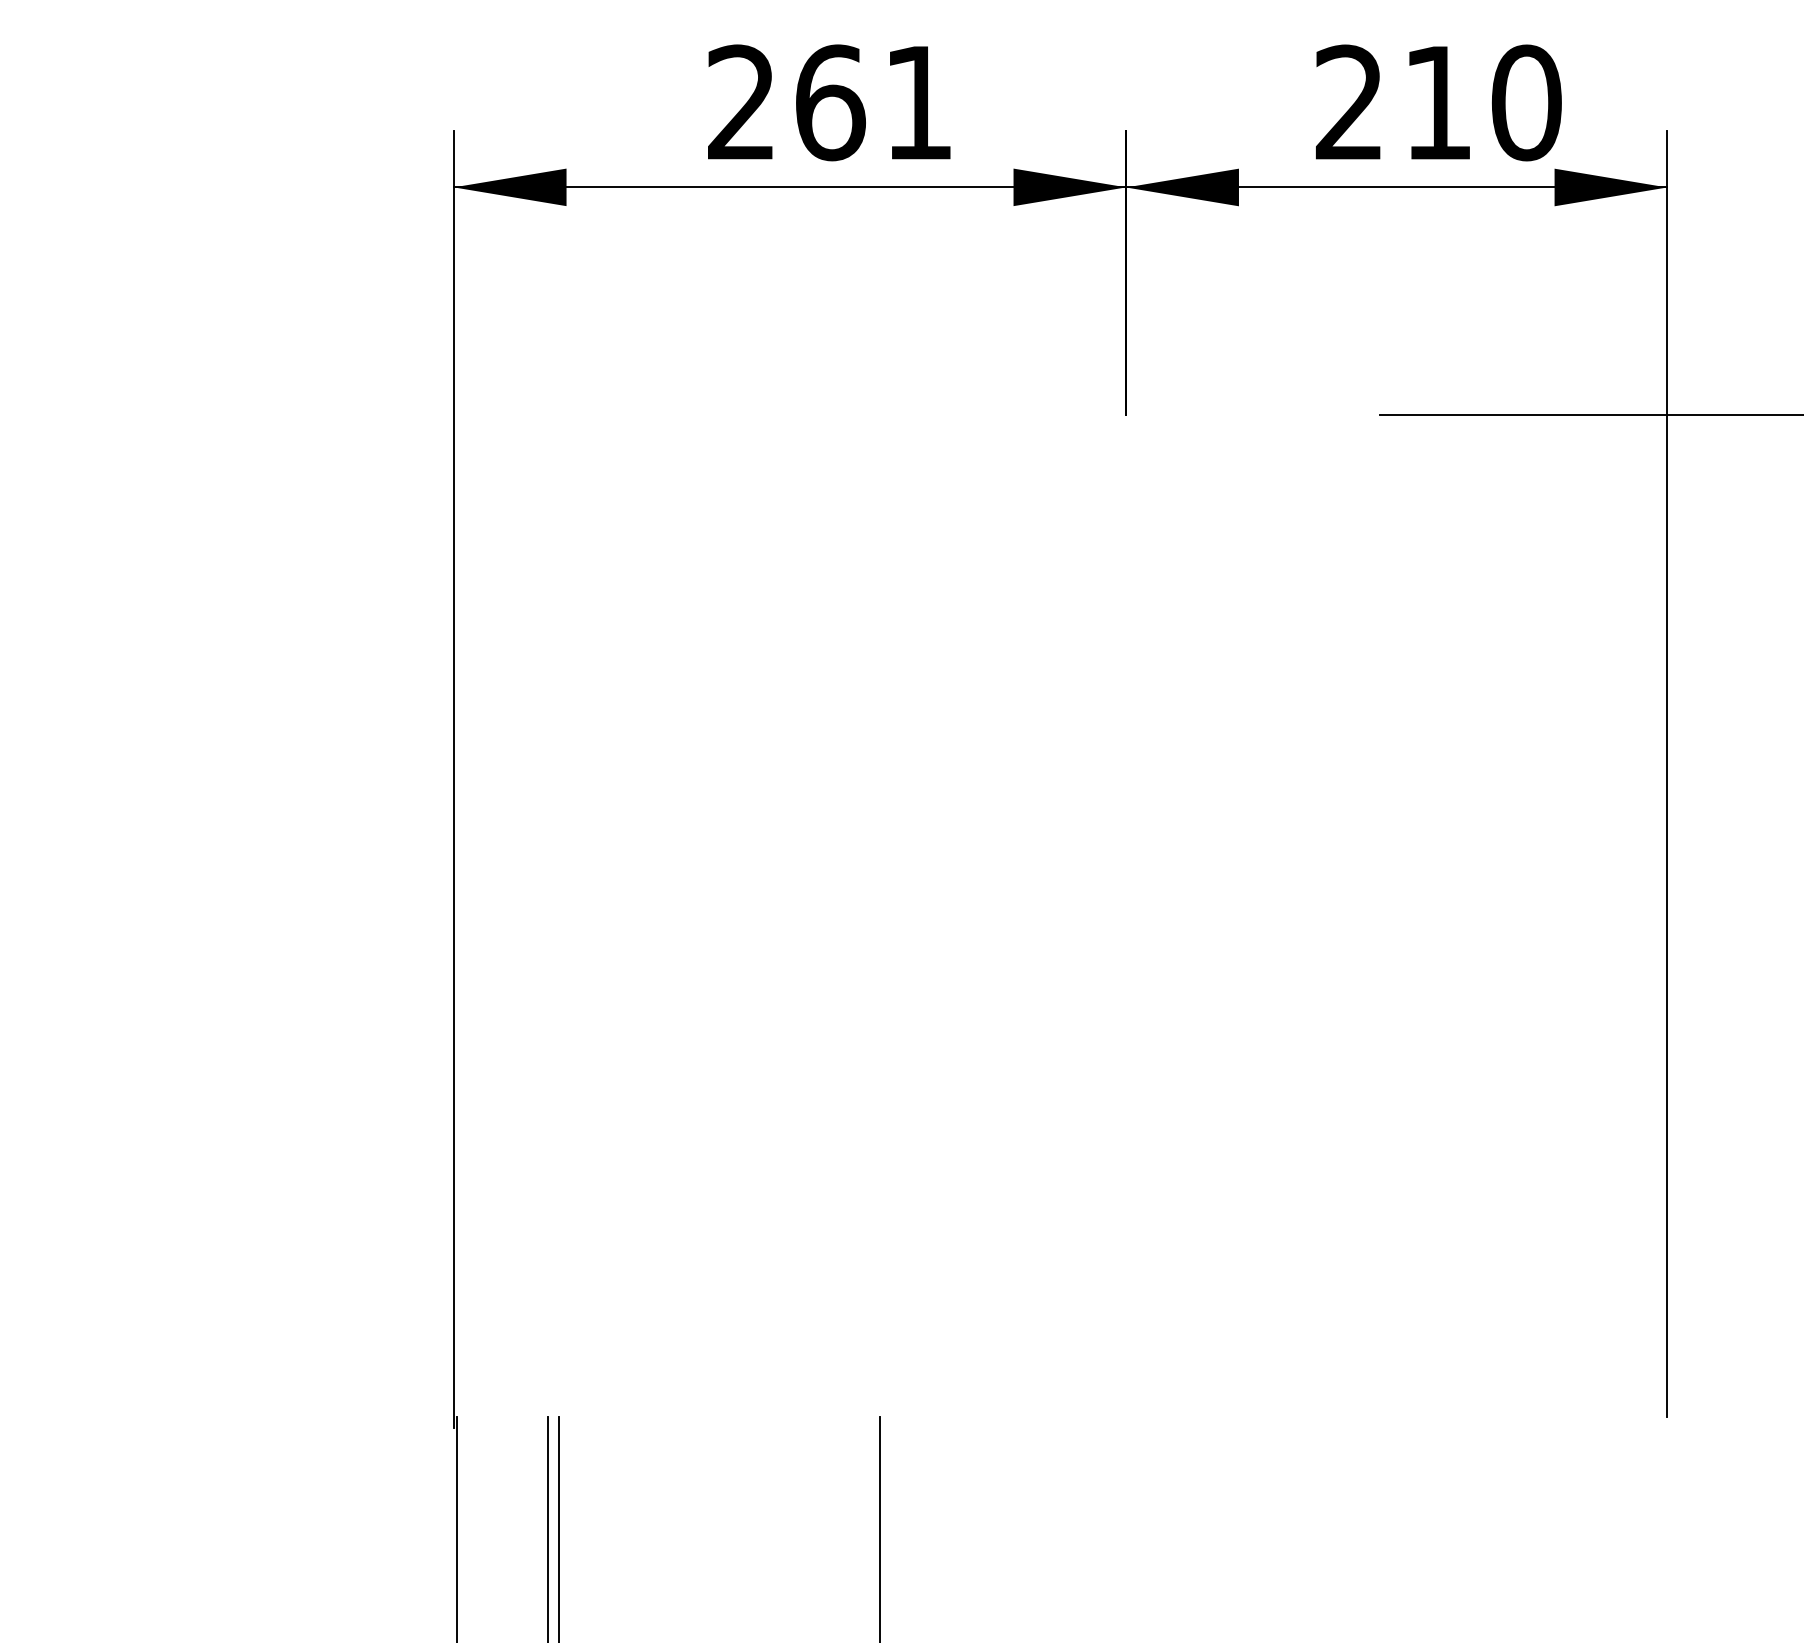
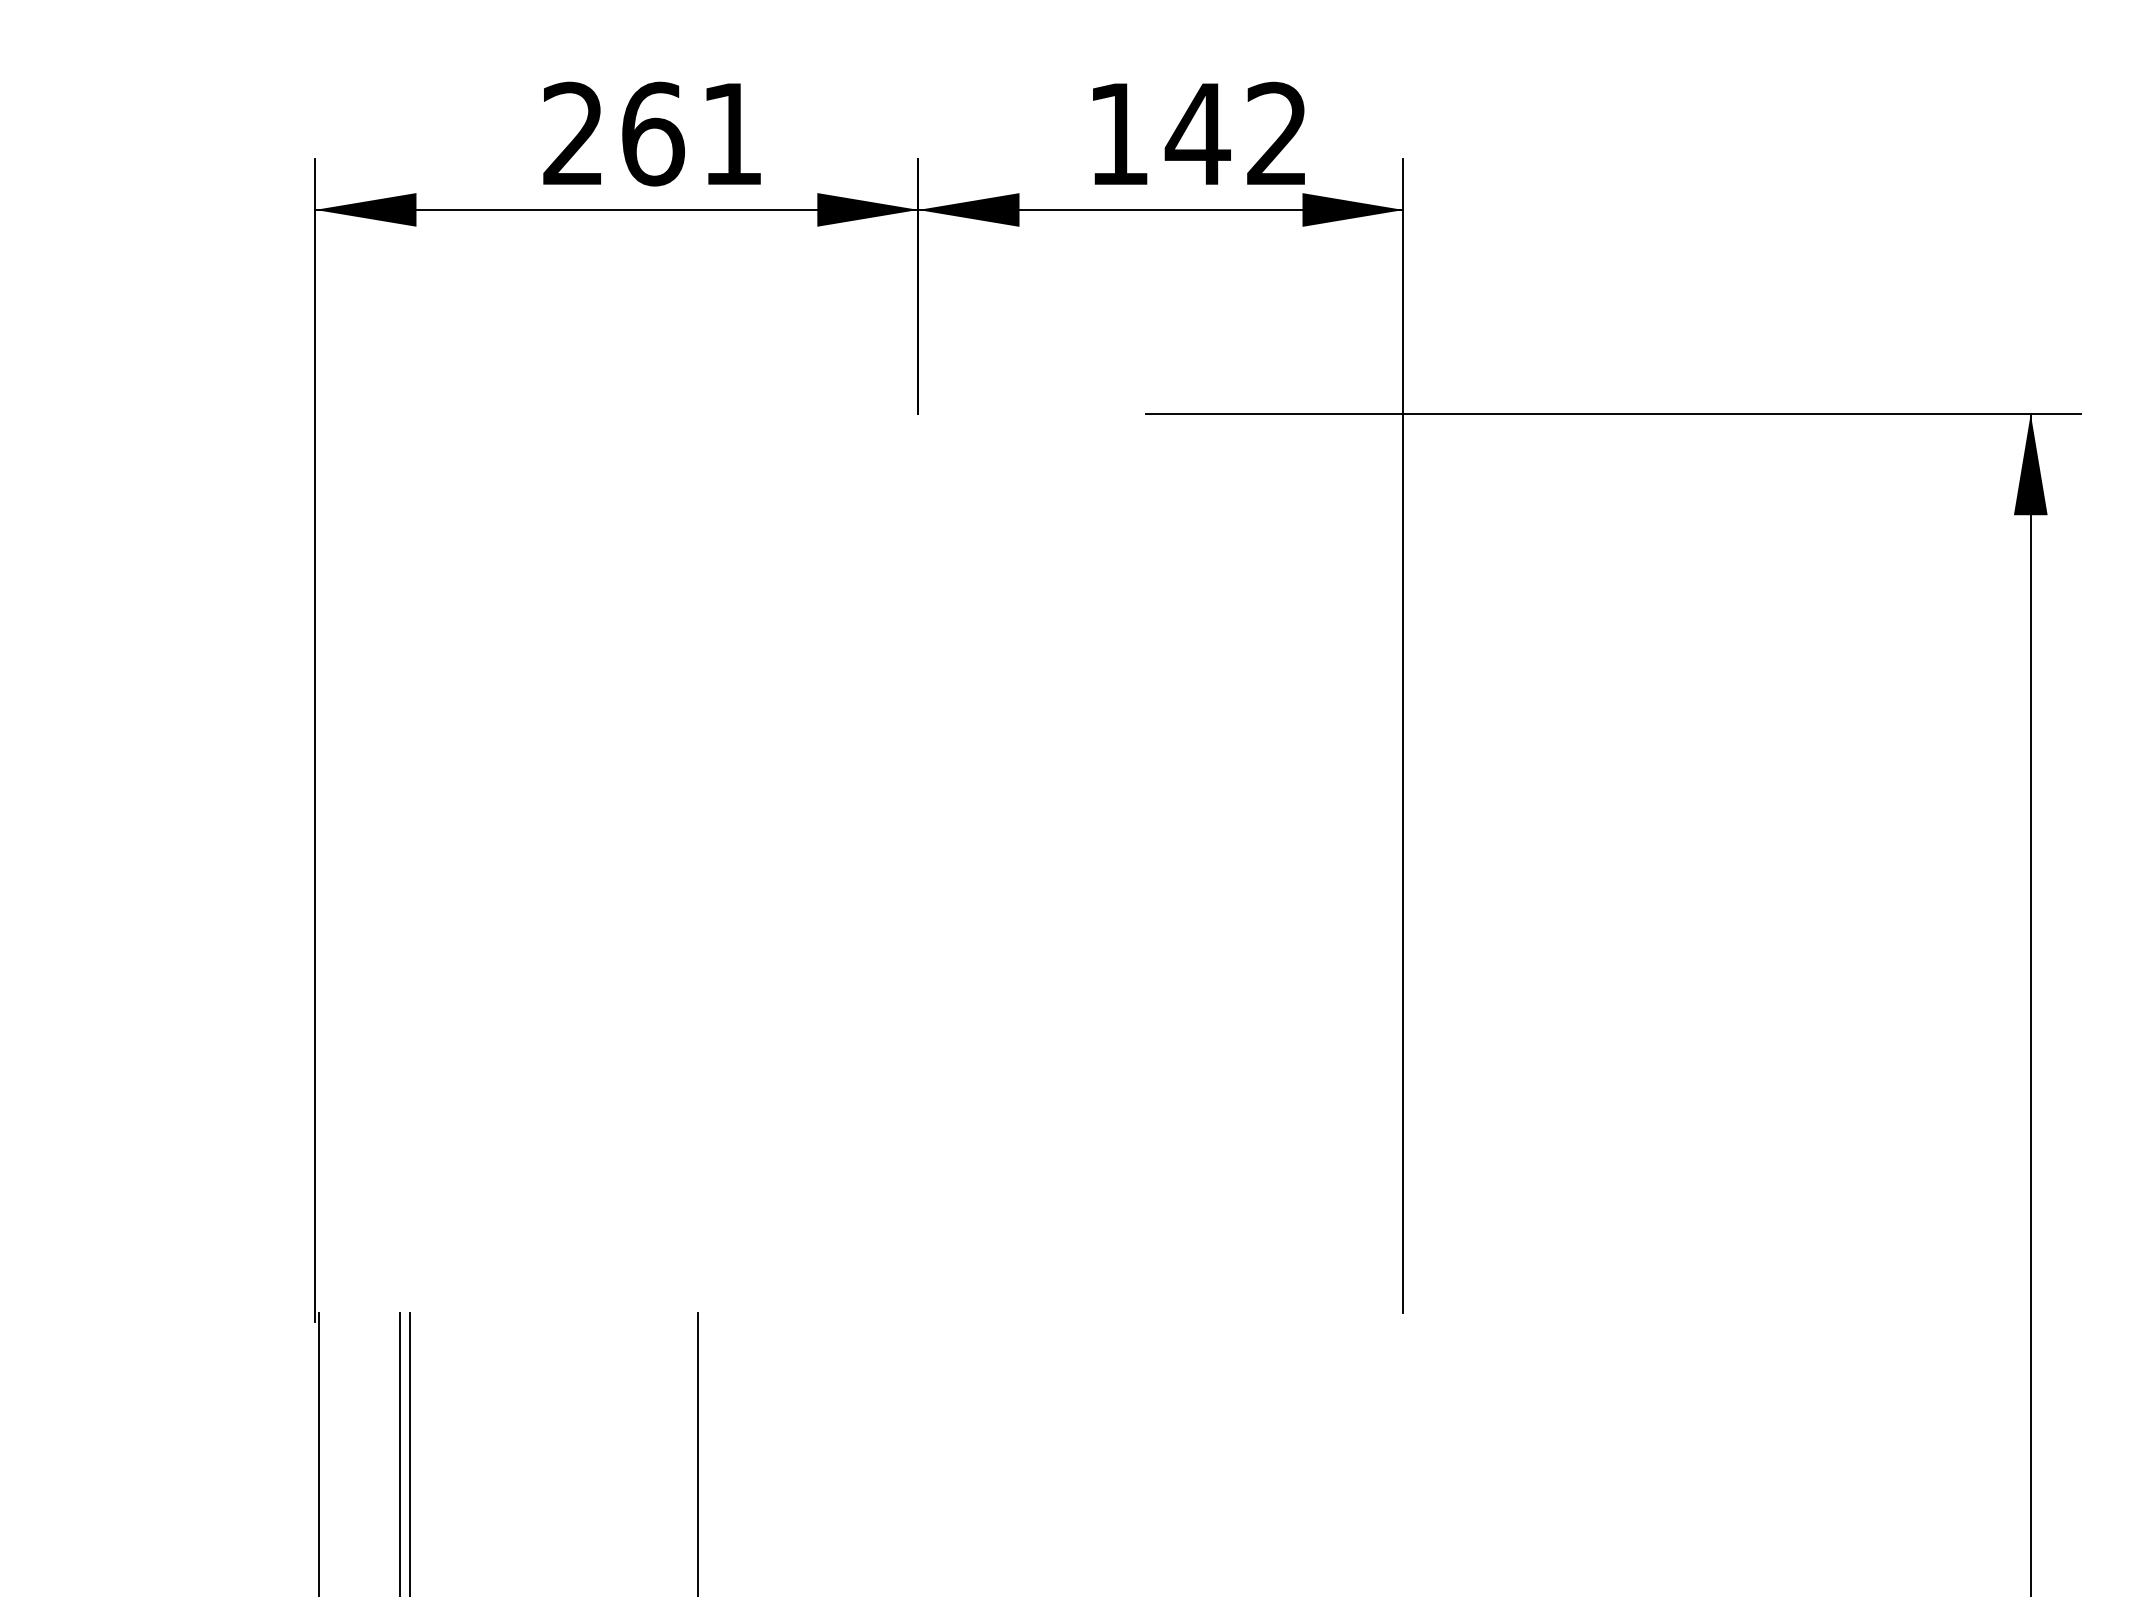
text: (1438, 102) -> (1198, 133), 210 -> 142

